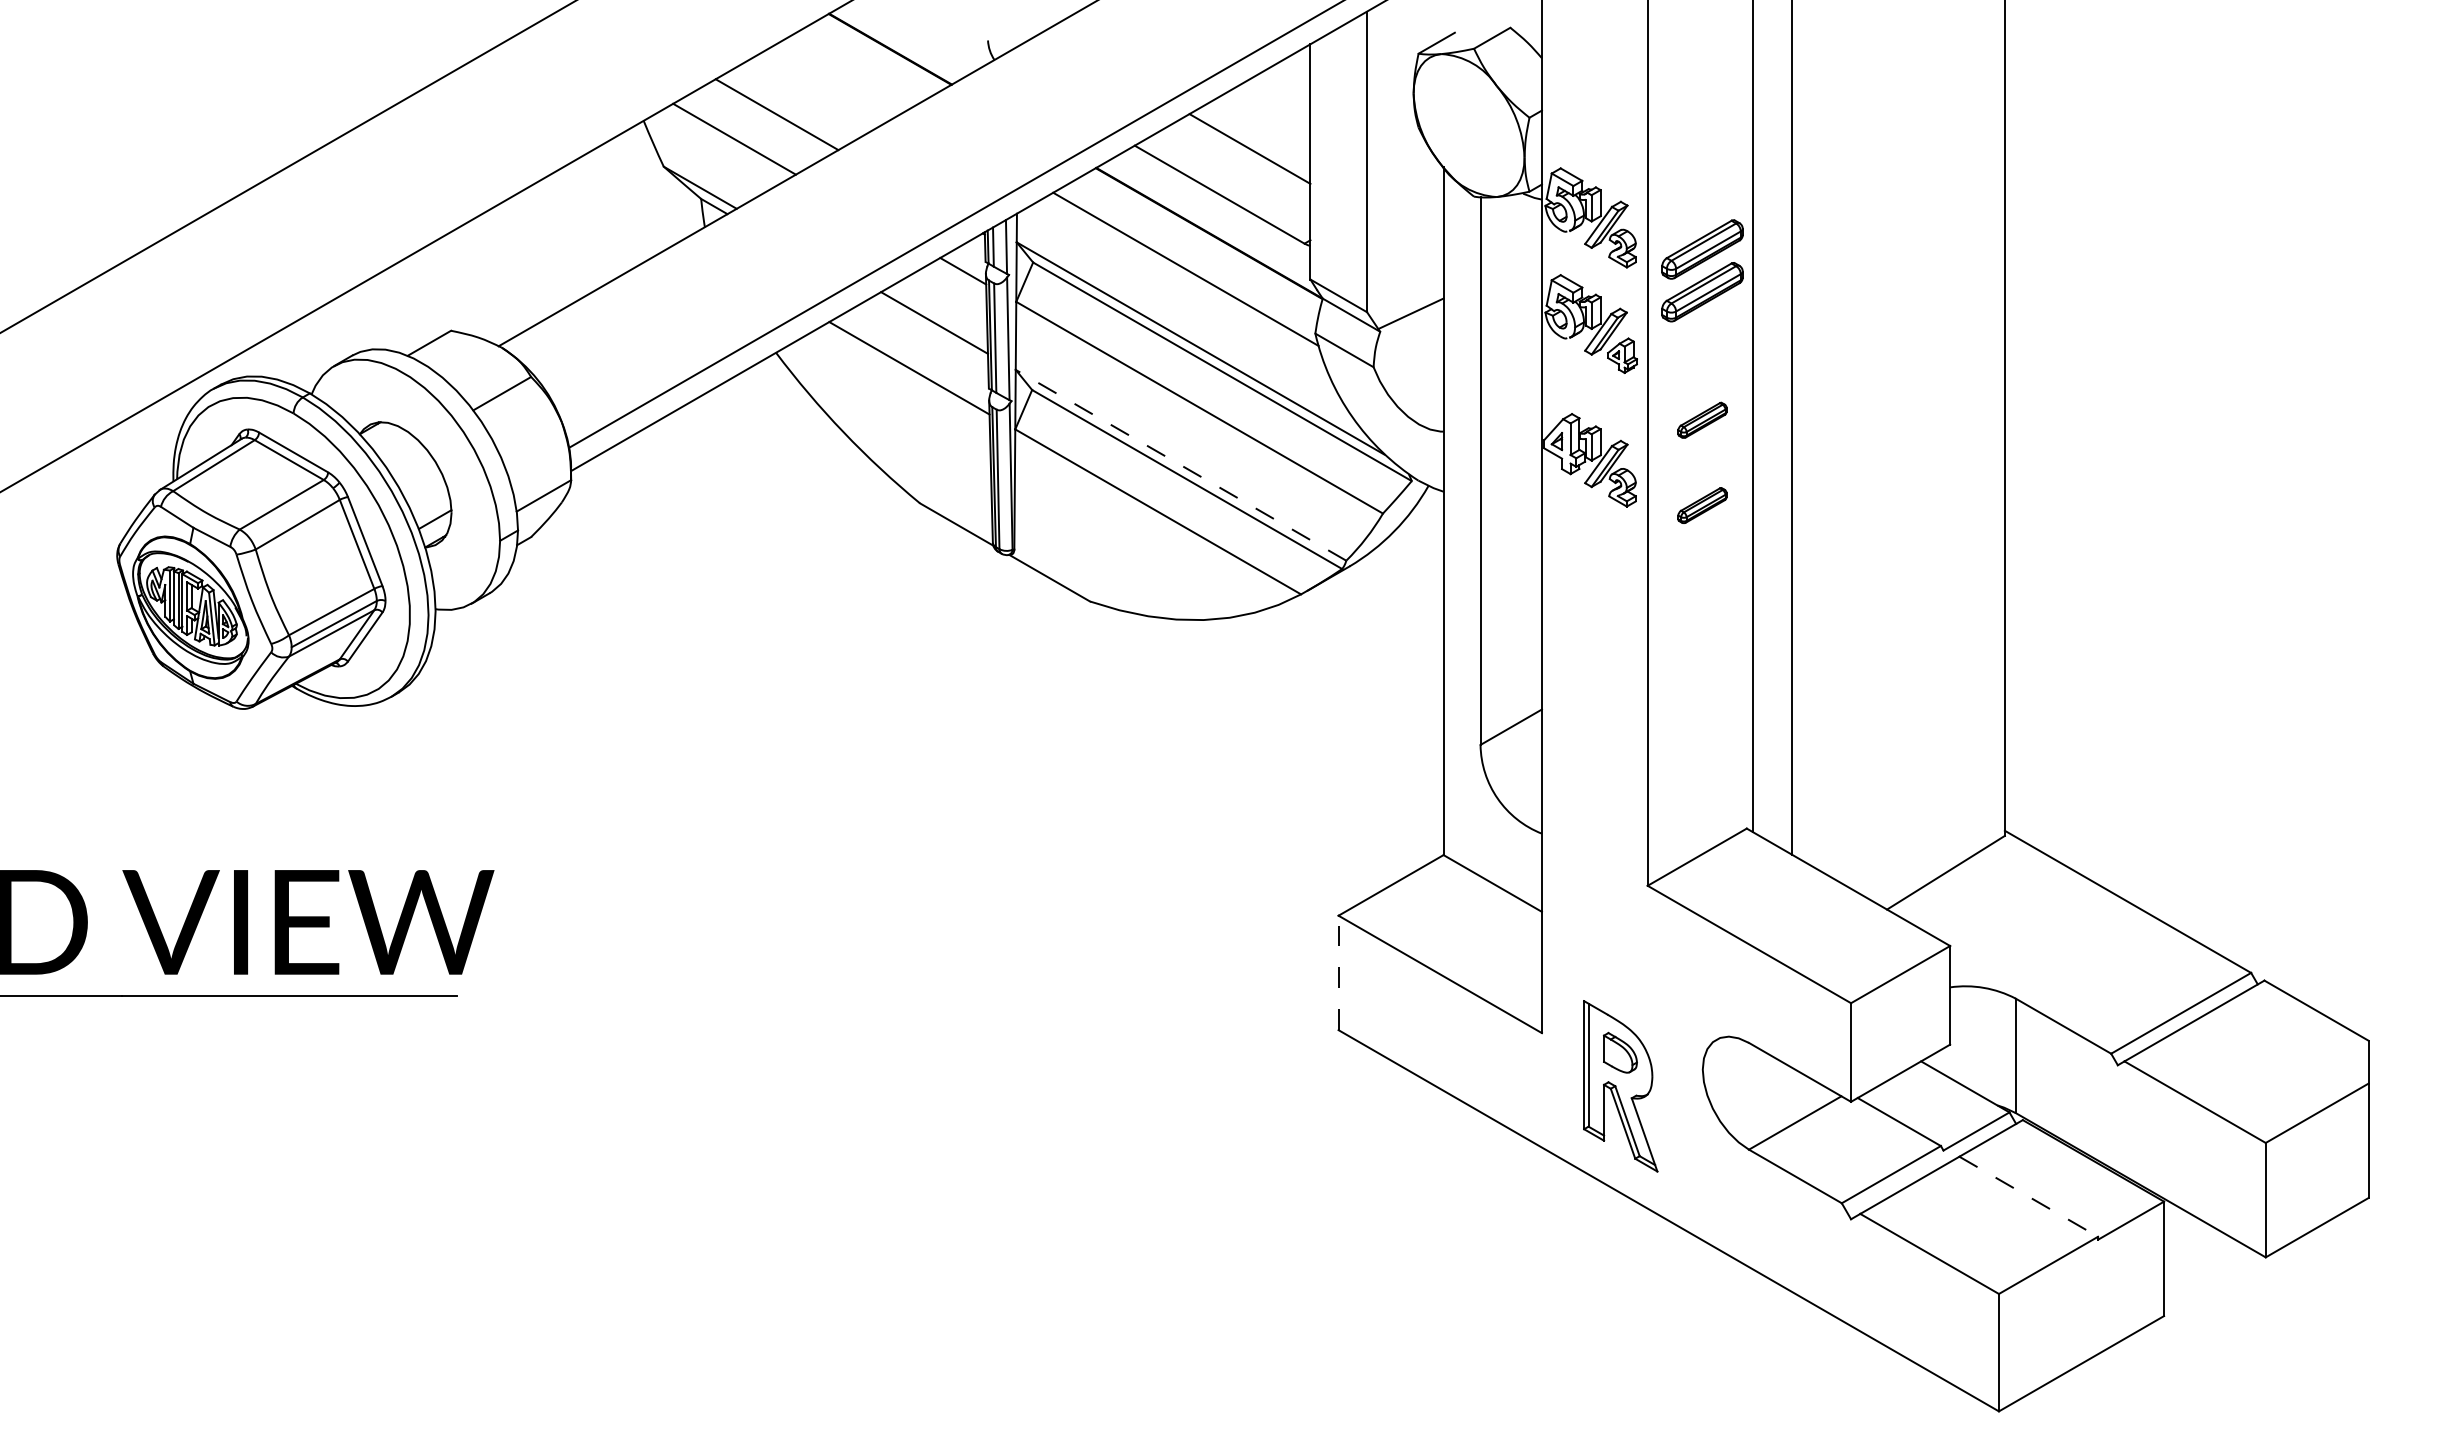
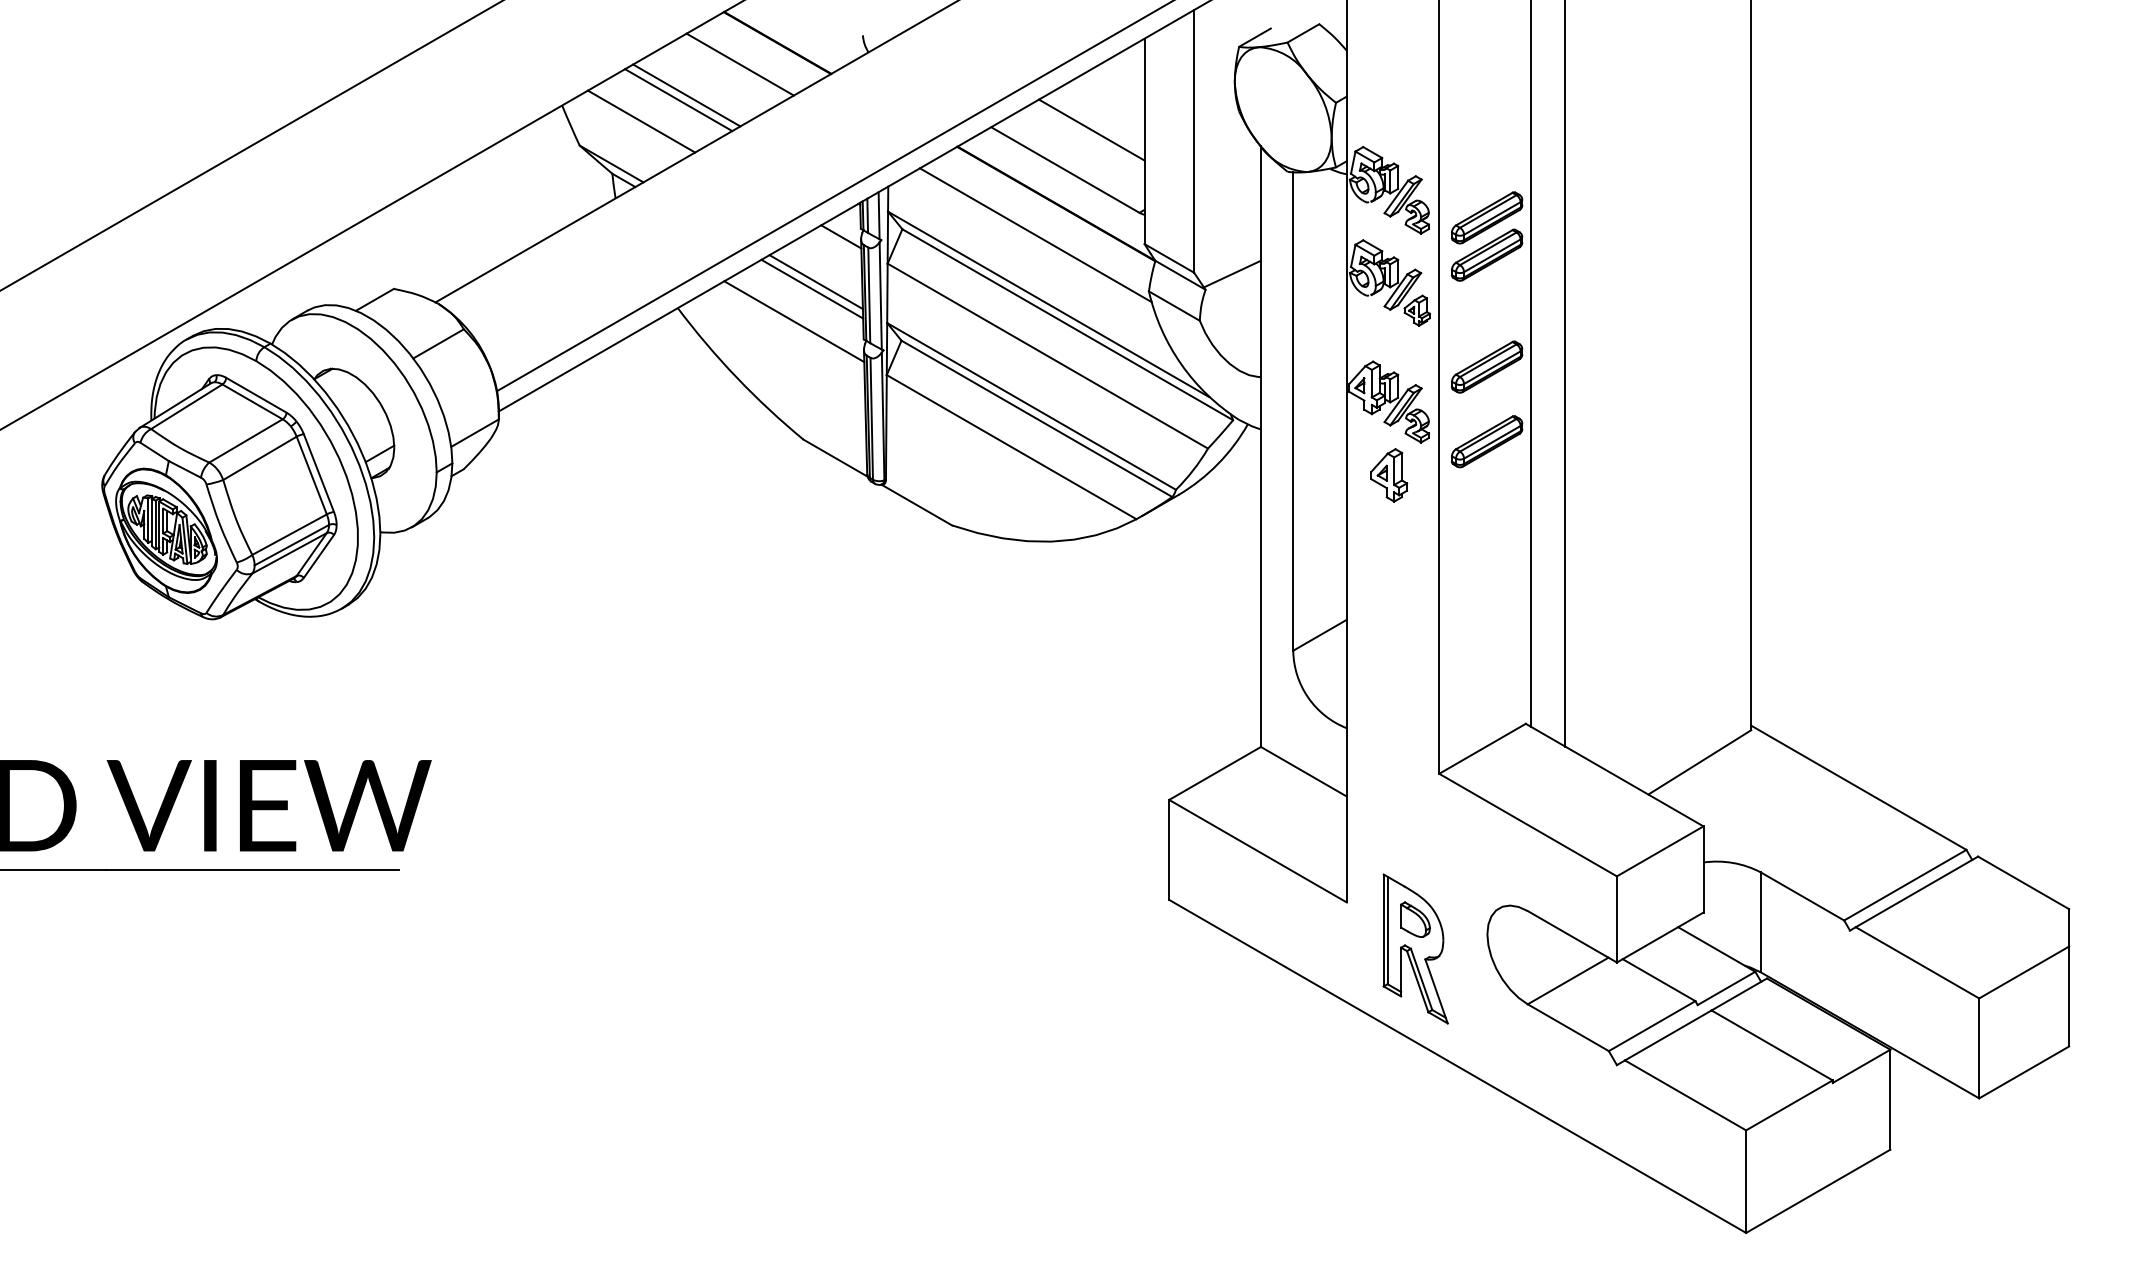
line: (847, 73) -> (740, 64), added
line: (785, 108) -> (686, 94), added
line: (929, 330) -> (811, 288), added
part: (1702, 420) -> (1487, 367), size x1.67
line: (1181, 465) -> (1031, 406), dashed -> solid
part: (1702, 505) -> (1487, 441), size x1.67
part: (1590, 544) -> (1389, 475), added
line: (1338, 972) -> (1169, 849), dashed -> solid
line: (2029, 1196) -> (1772, 1045), dashed -> solid

